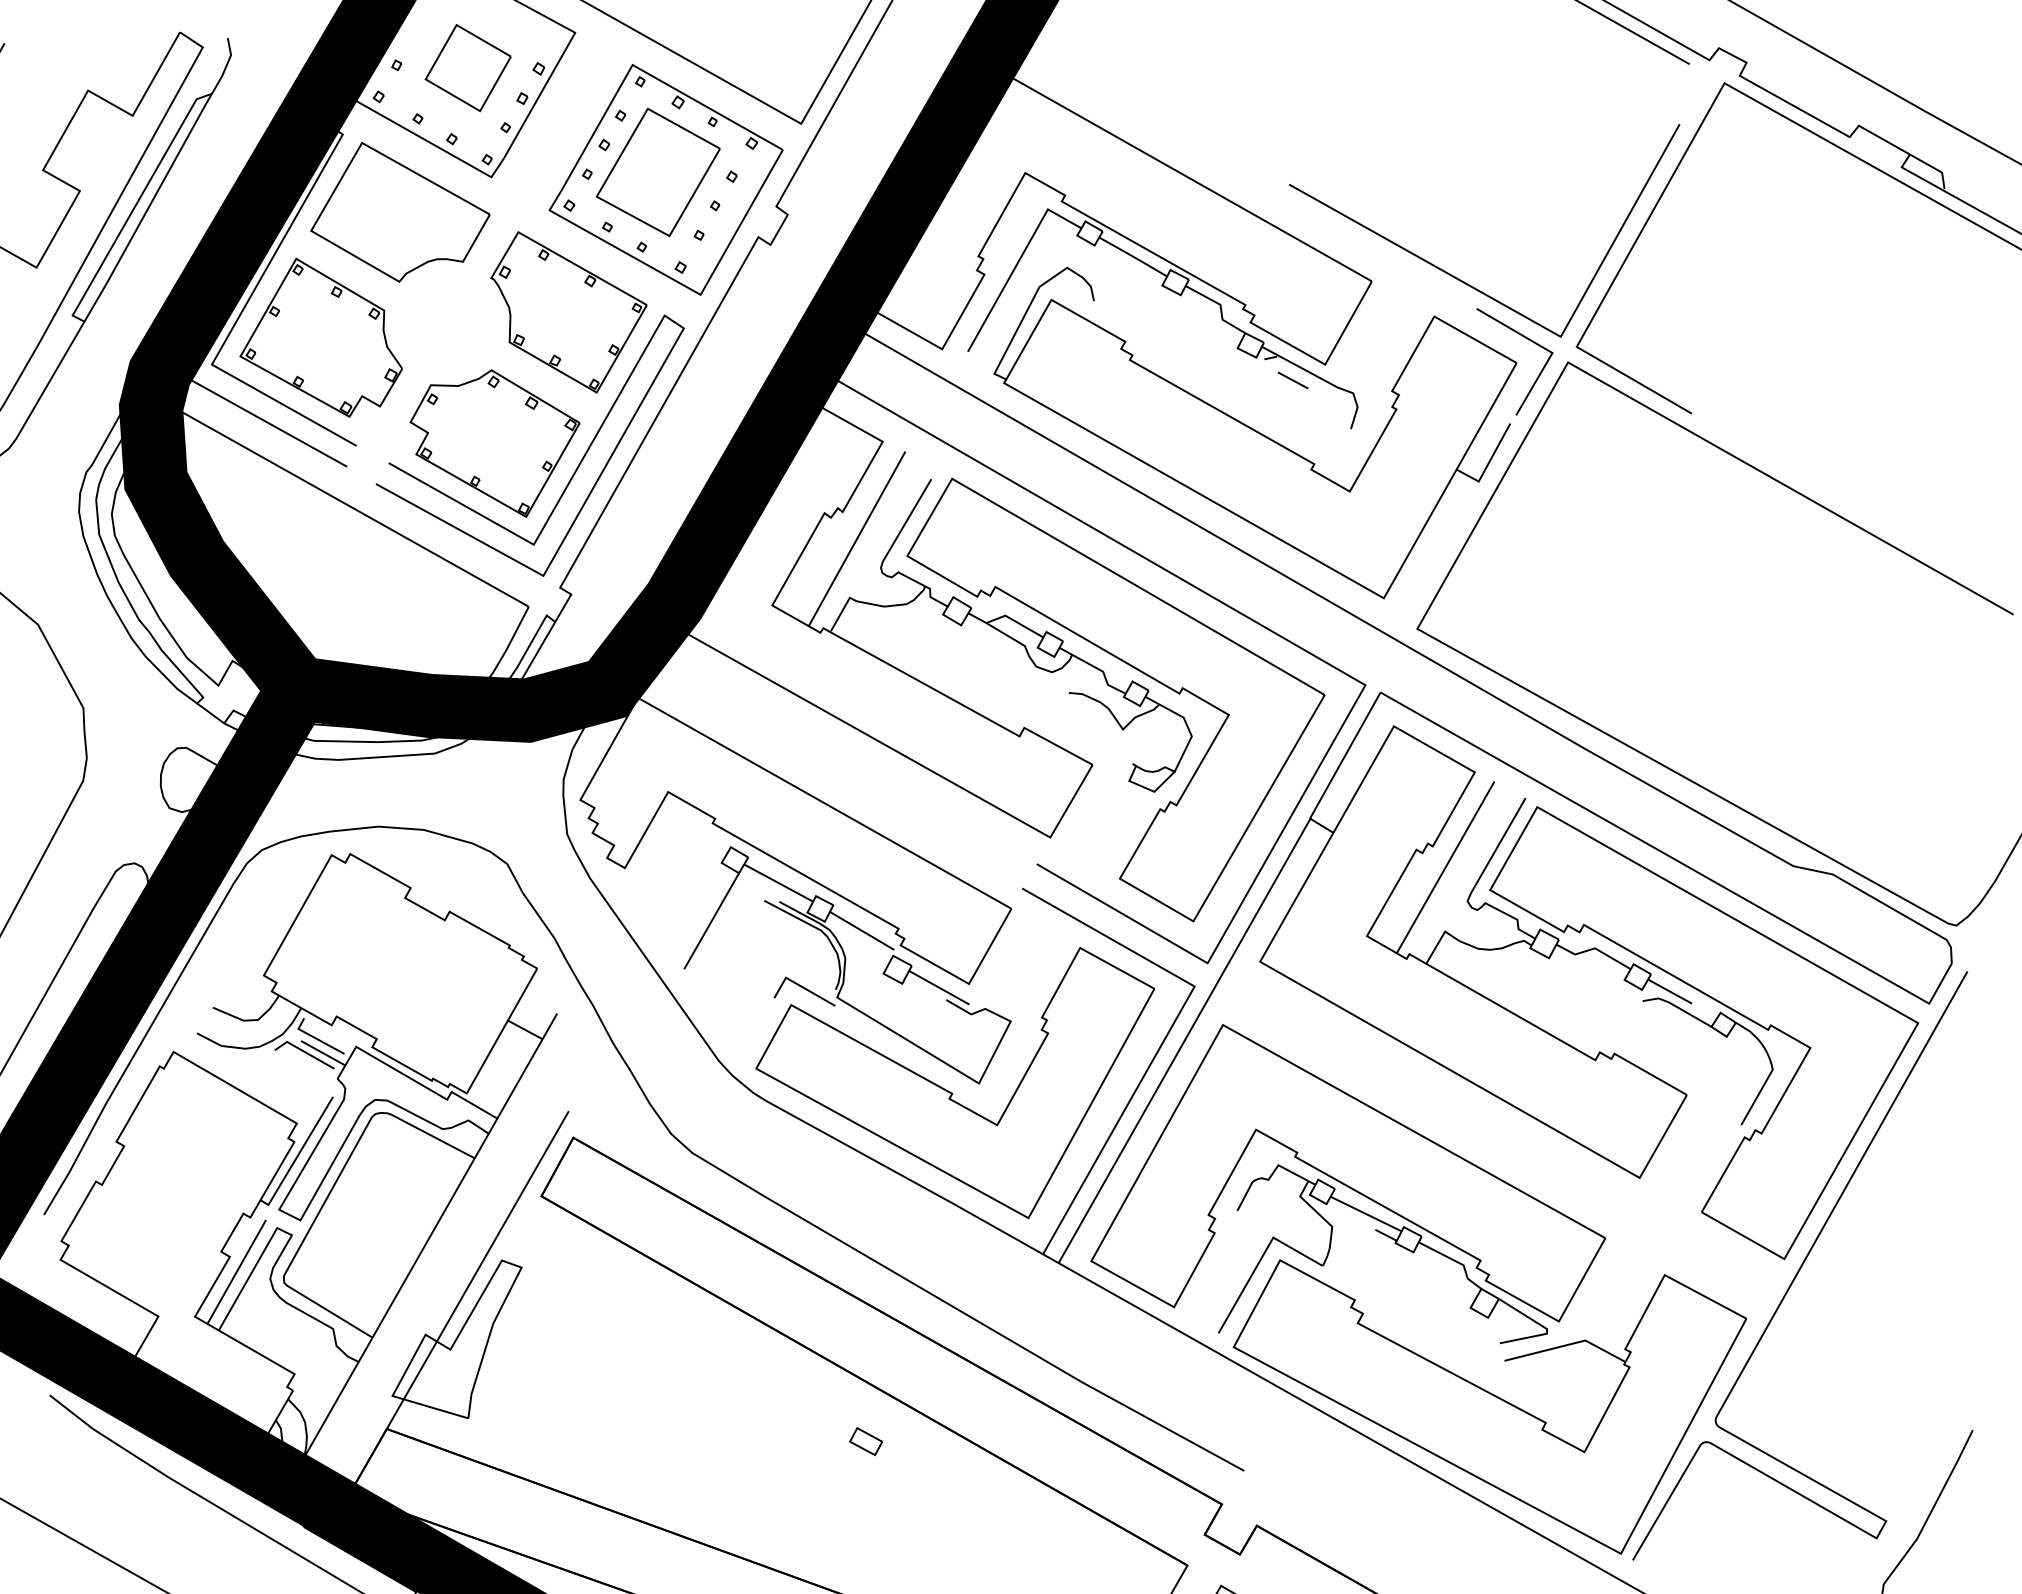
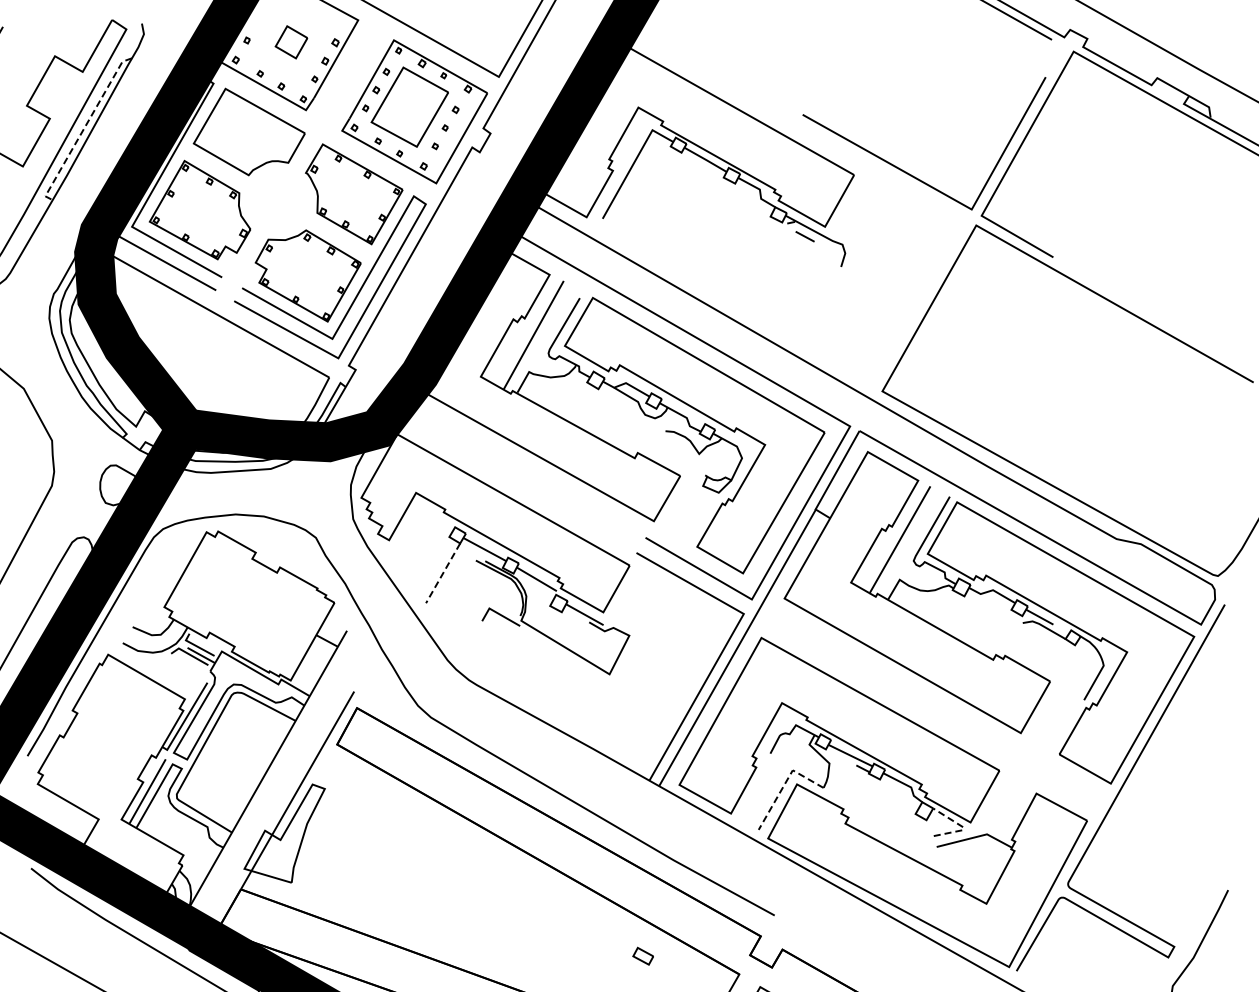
part: (468, 68) -> (291, 42), size x0.6
line: (135, 206) -> (84, 128), solid -> dashed
part: (1272, 433) -> (792, 269), removed
line: (710, 921) -> (442, 573), solid -> dashed
part: (954, 1083) -> (594, 674), removed
line: (1259, 1260) -> (784, 784), solid -> dashed
line: (1547, 1329) -> (963, 827), solid -> dashed
part: (864, 1440) -> (642, 955), moved

